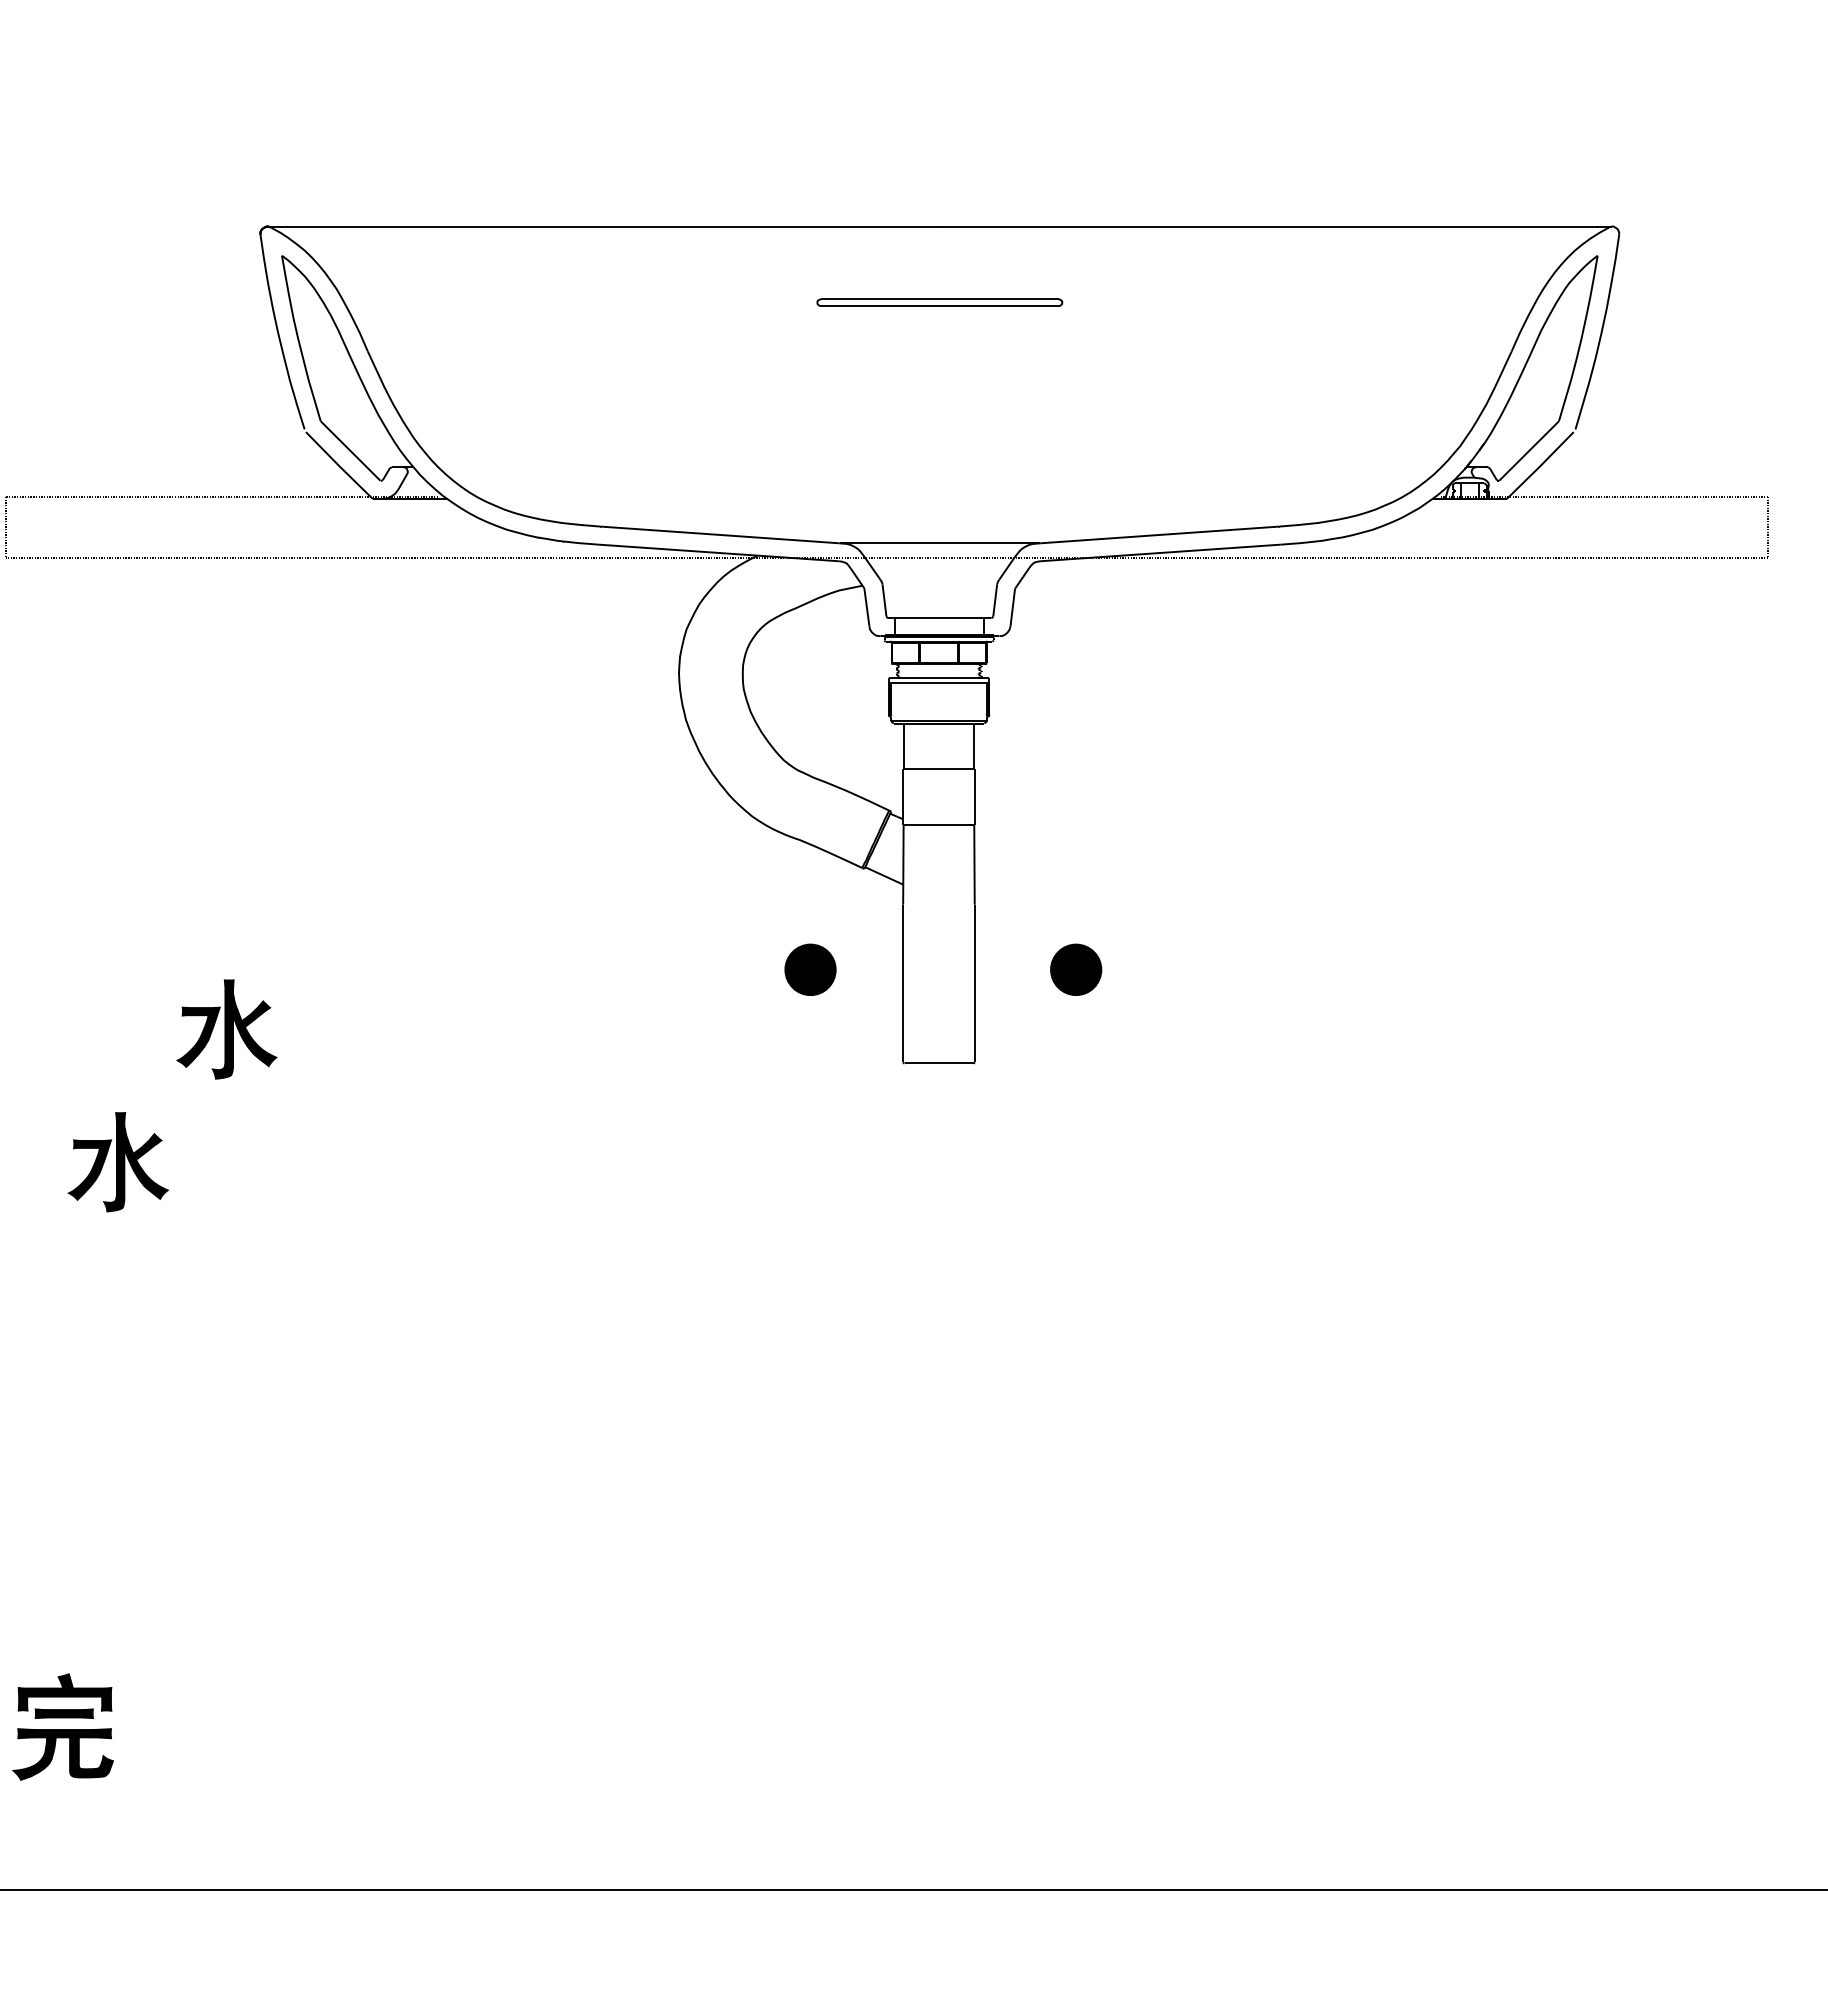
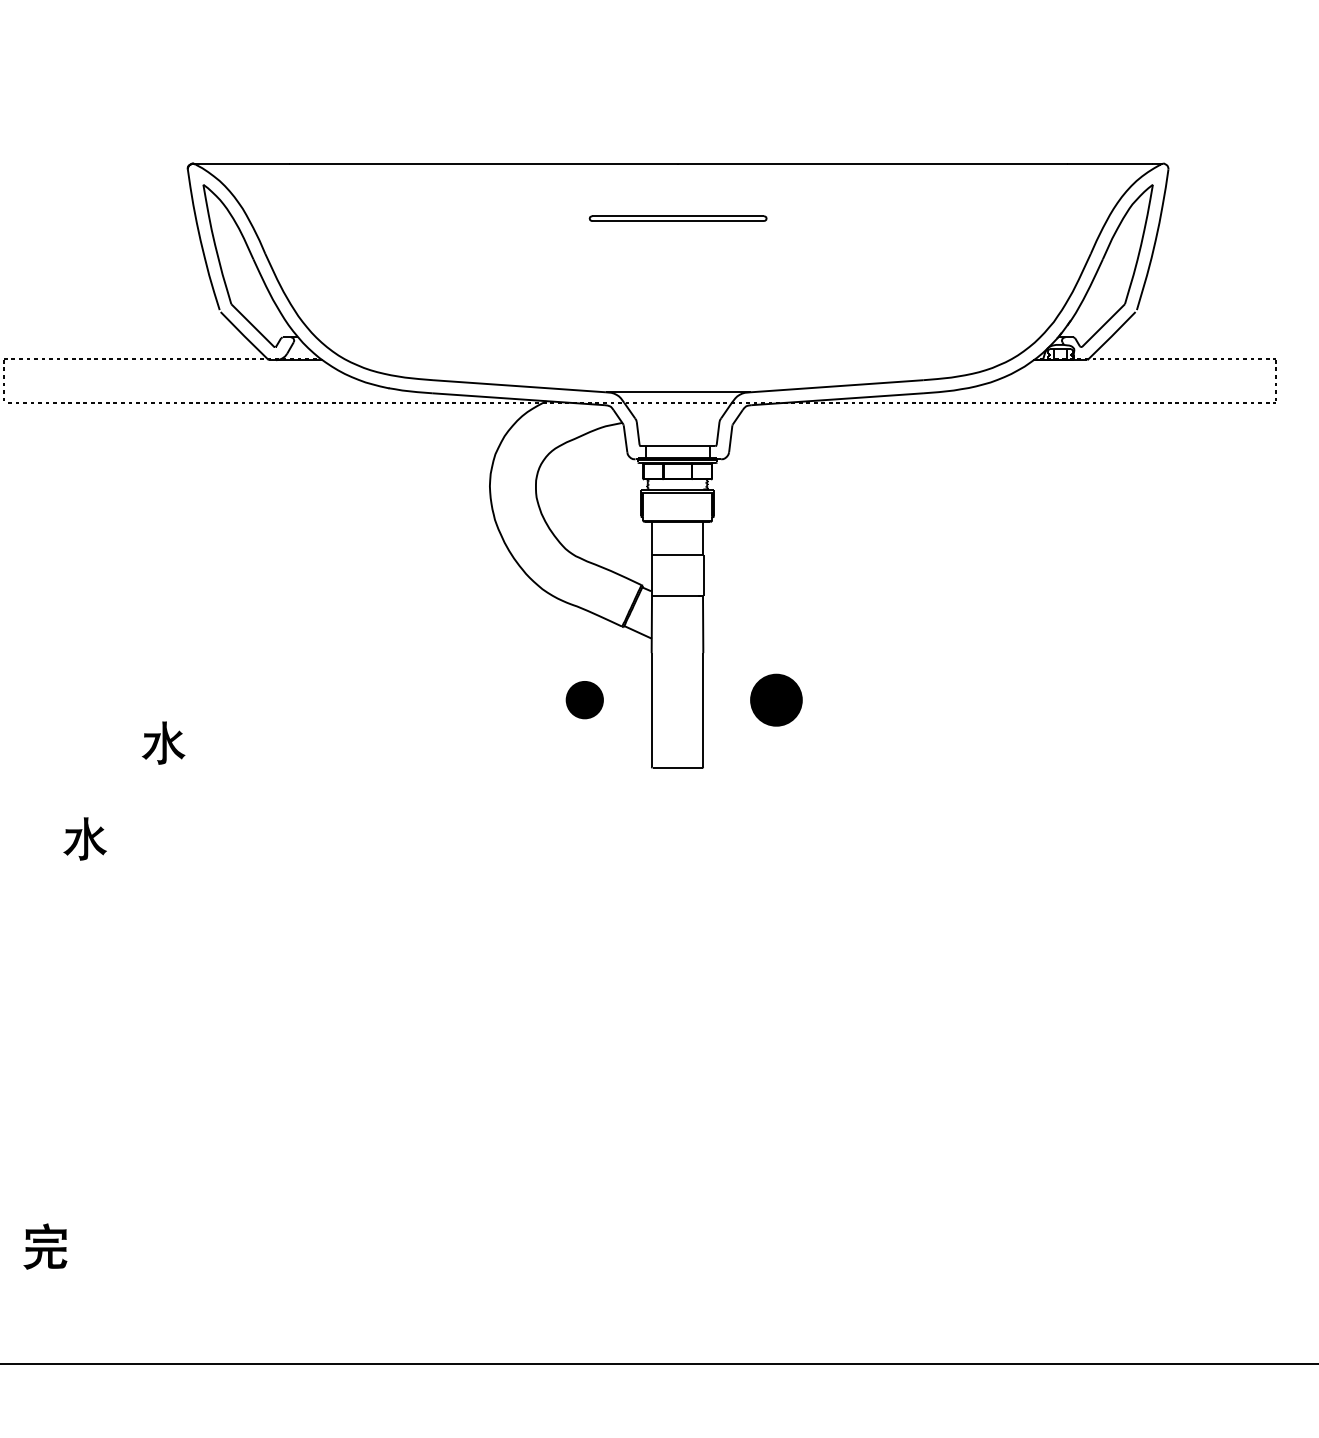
part: (1076, 969) -> (776, 699), size x1.4
part: (226, 1029) -> (163, 743), size x0.6
part: (117, 1162) -> (84, 839), size x0.6
part: (62, 1726) -> (44, 1246), size x0.6

